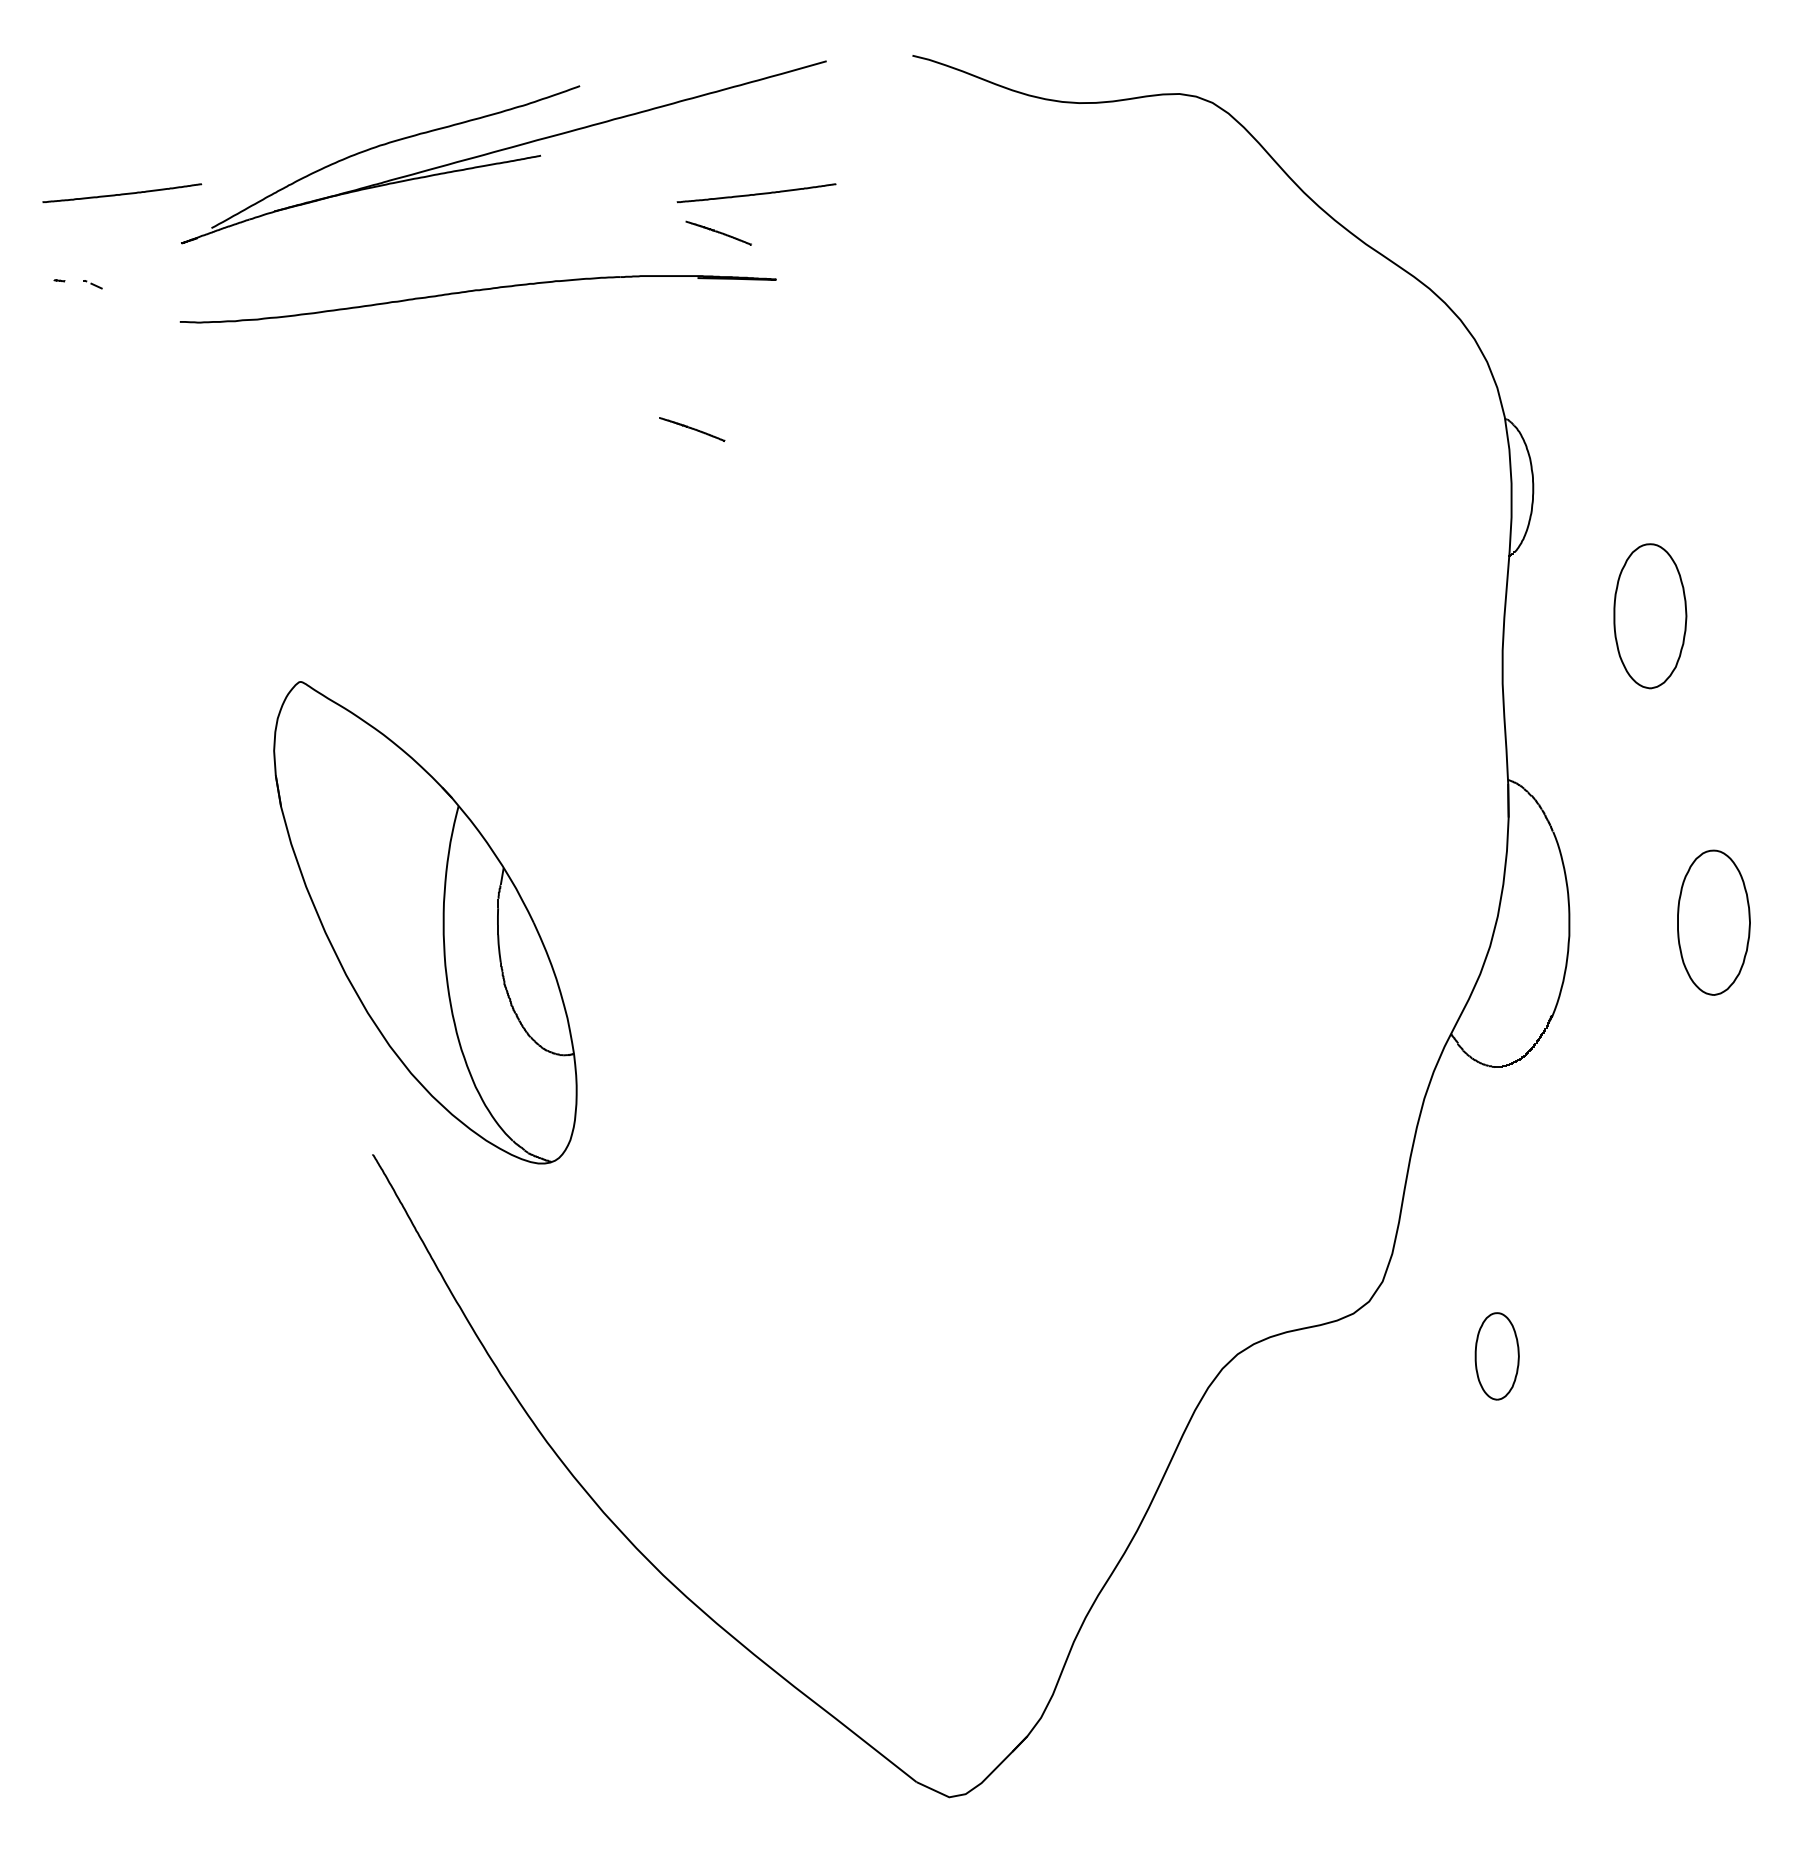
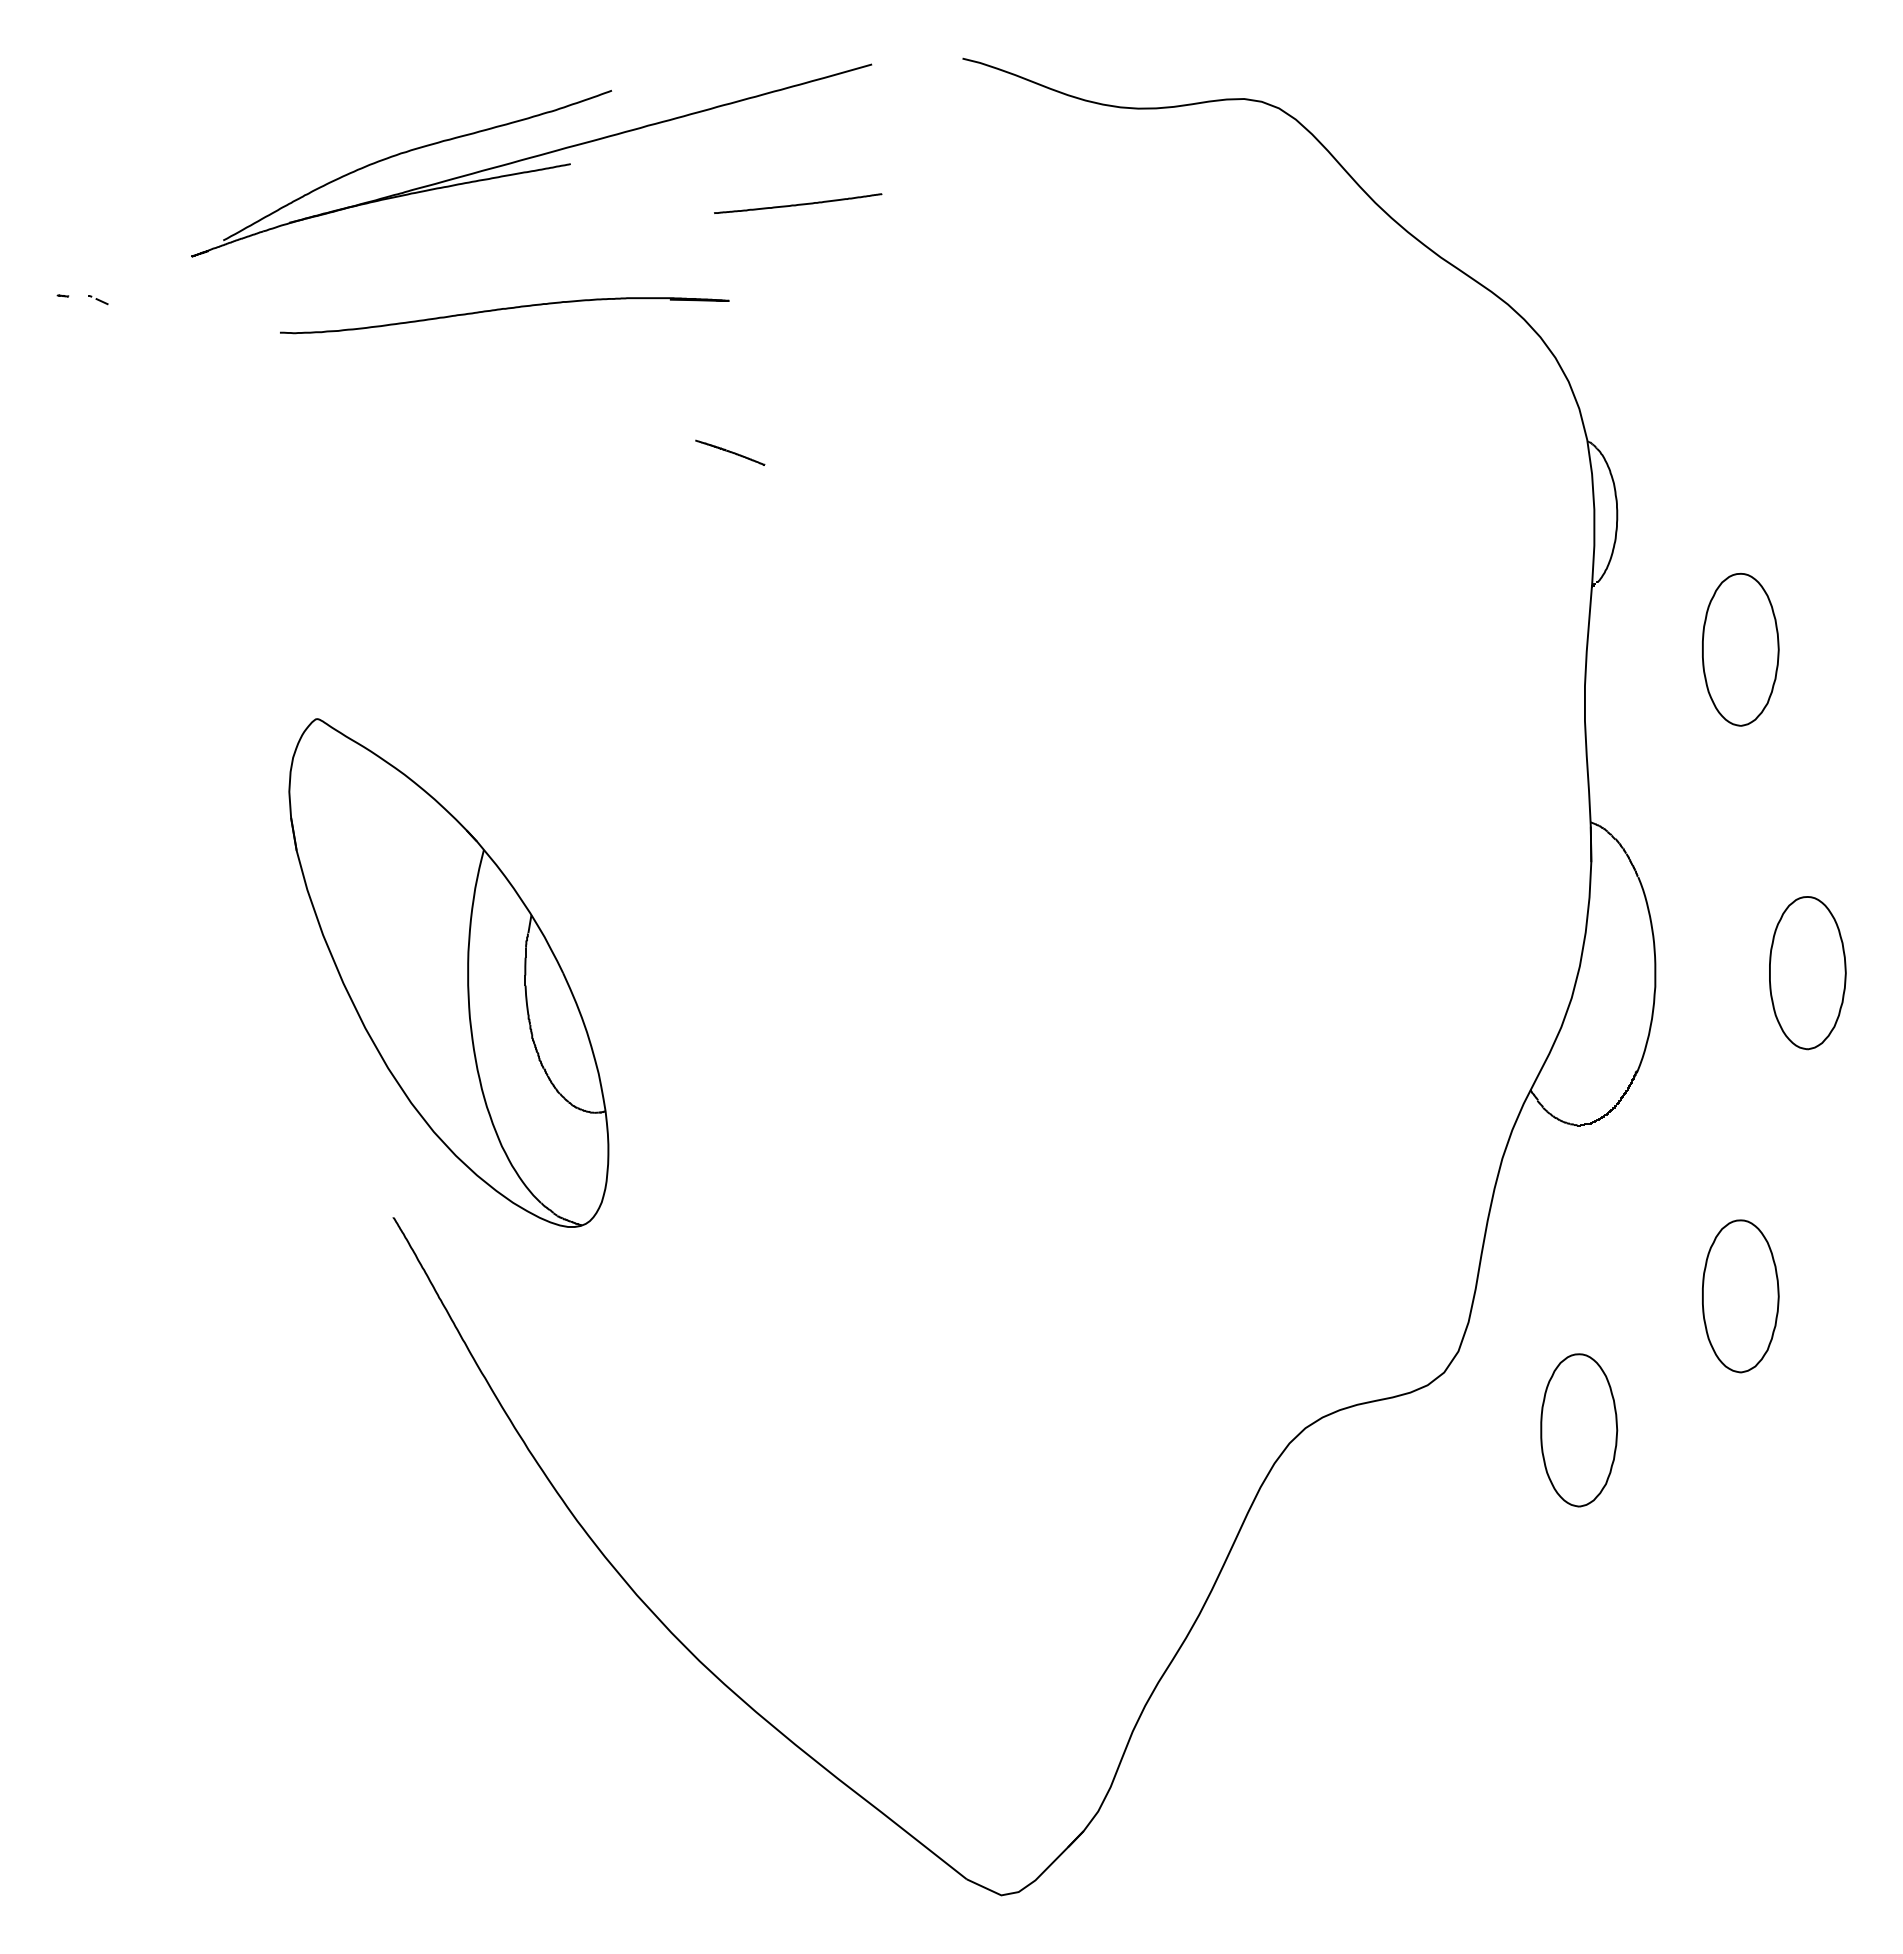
curve: (123, 193) -> (130, 203), removed
line: (718, 232) -> (758, 245), removed
part: (478, 299) -> (504, 315), size x0.71
part: (1650, 1229) -> (1740, 1296), added
part: (1497, 1356) -> (1579, 1430), size x1.67

